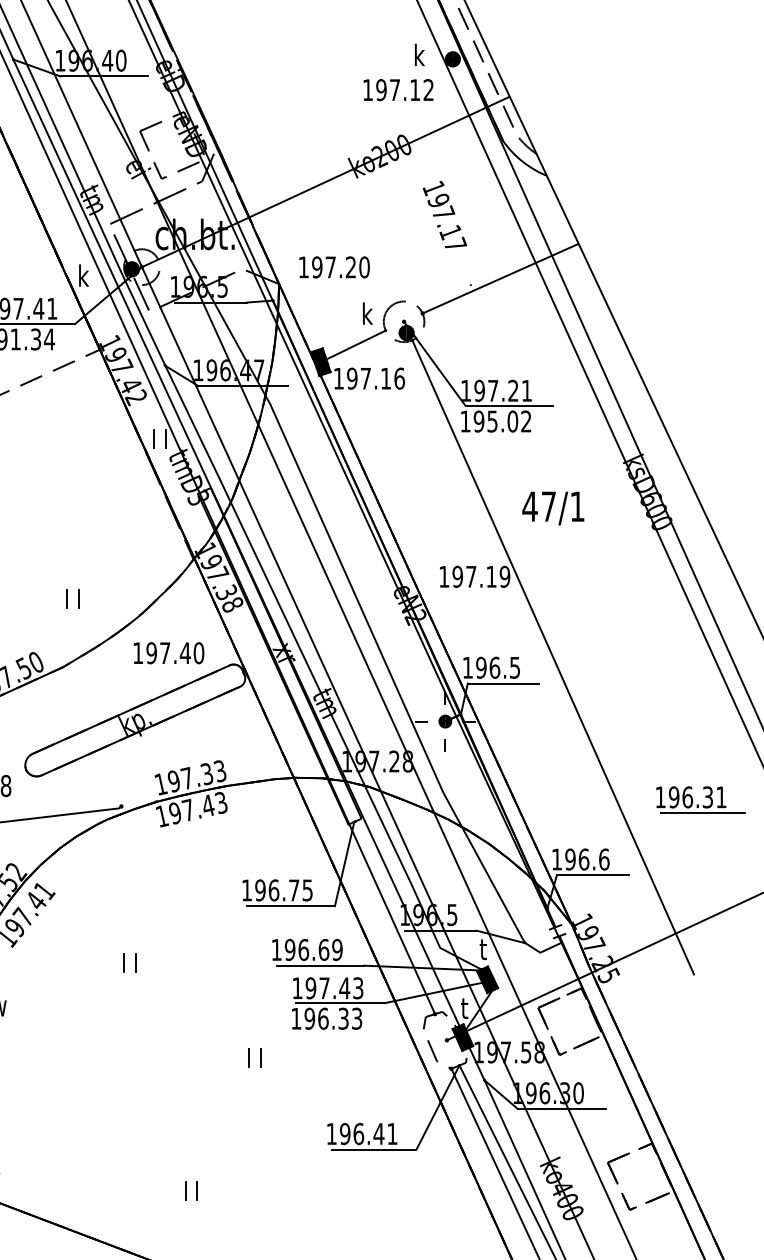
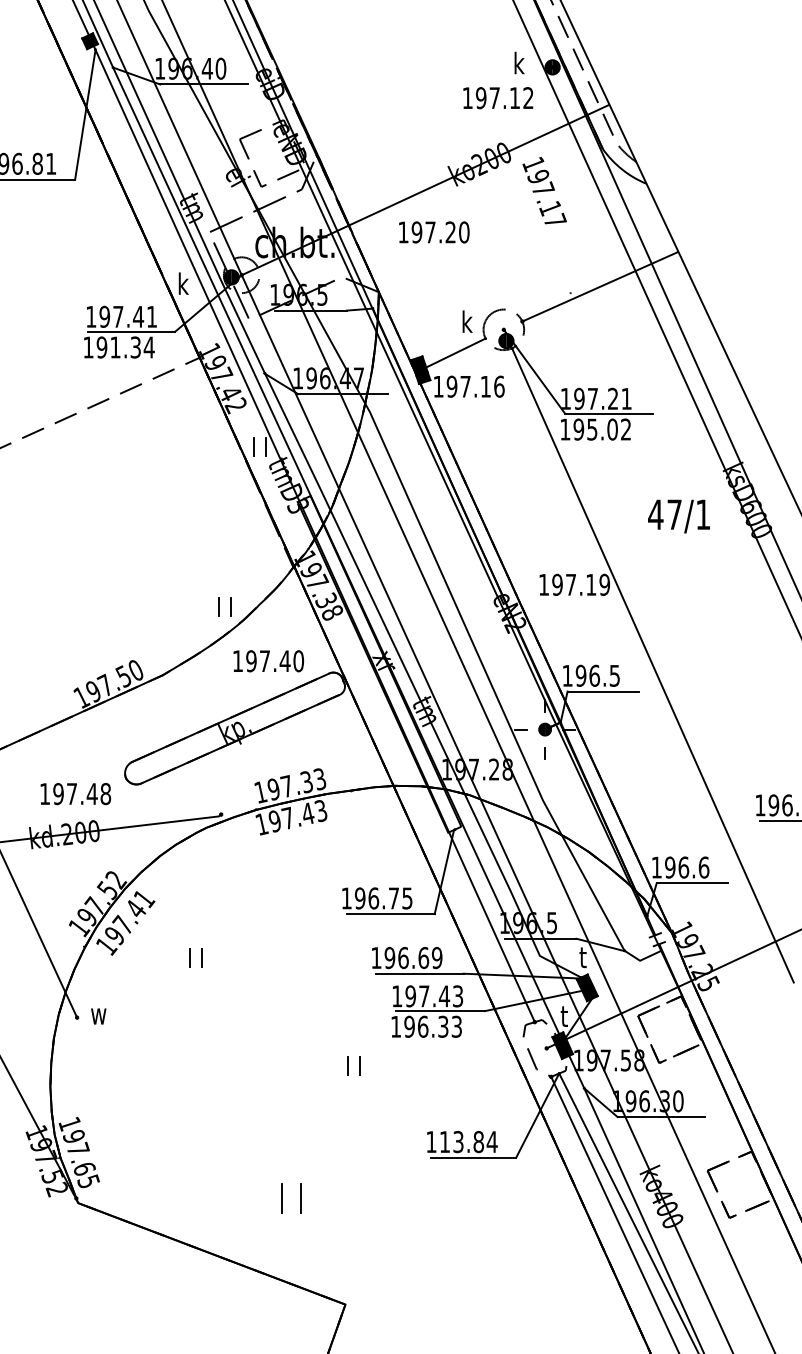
text: (444, 214) -> (544, 190), moved
text: (334, 267) -> (434, 232), moved
text: (552, 508) -> (678, 516), moved
part: (71, 598) -> (224, 606), moved
part: (129, 962) -> (195, 957), moved
text: (368, 1134) -> (468, 1142), 196.41 -> 113.84
part: (190, 1190) -> (290, 1198), size x1.6

